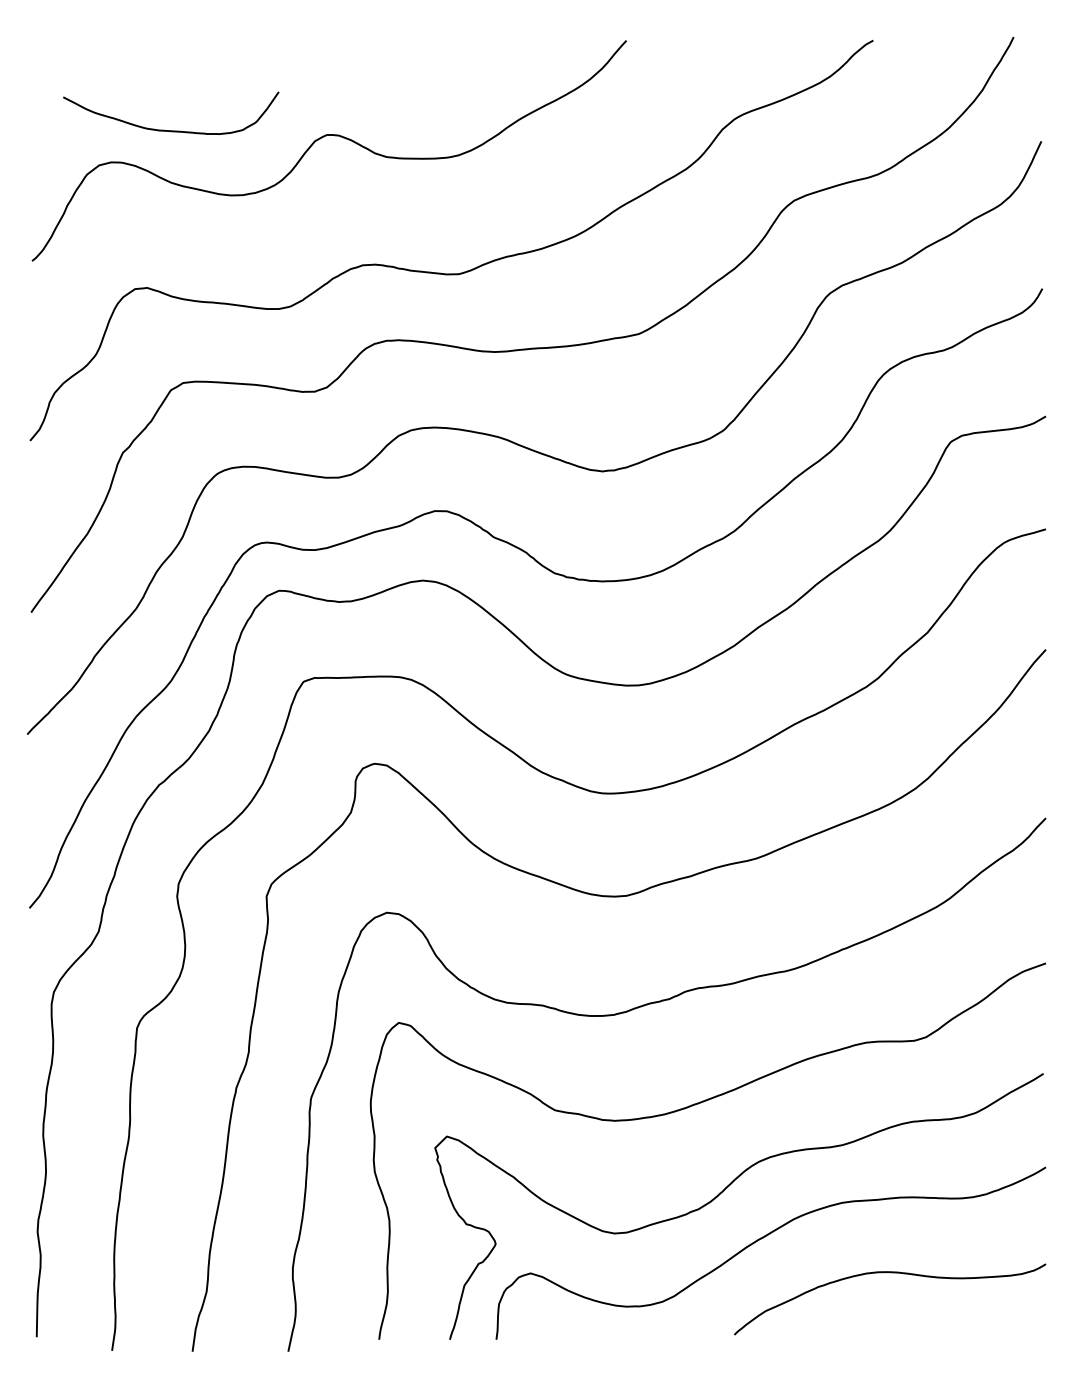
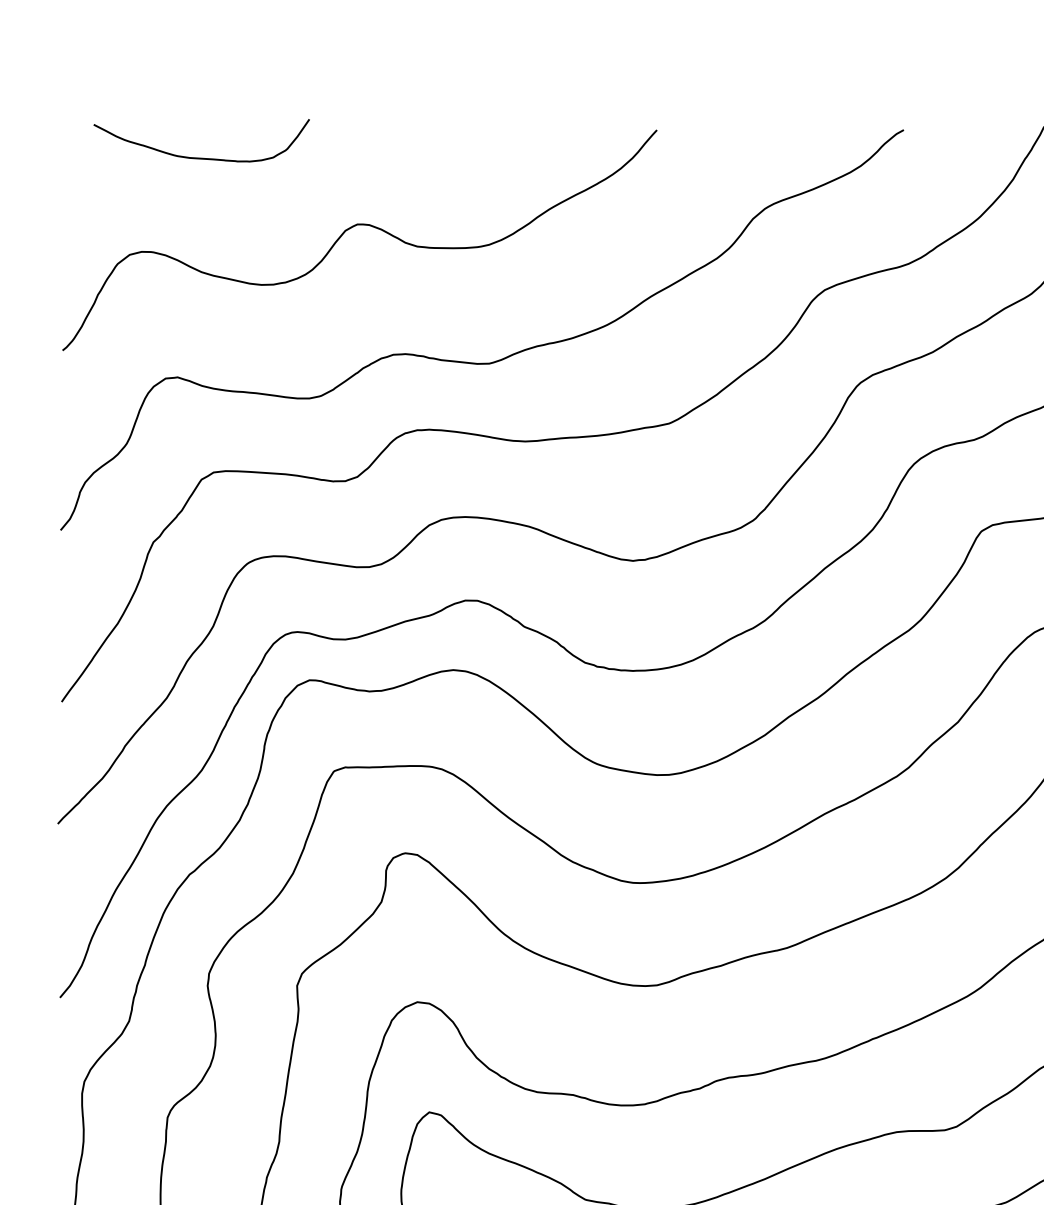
curve: (171, 130) -> (202, 157), moved

